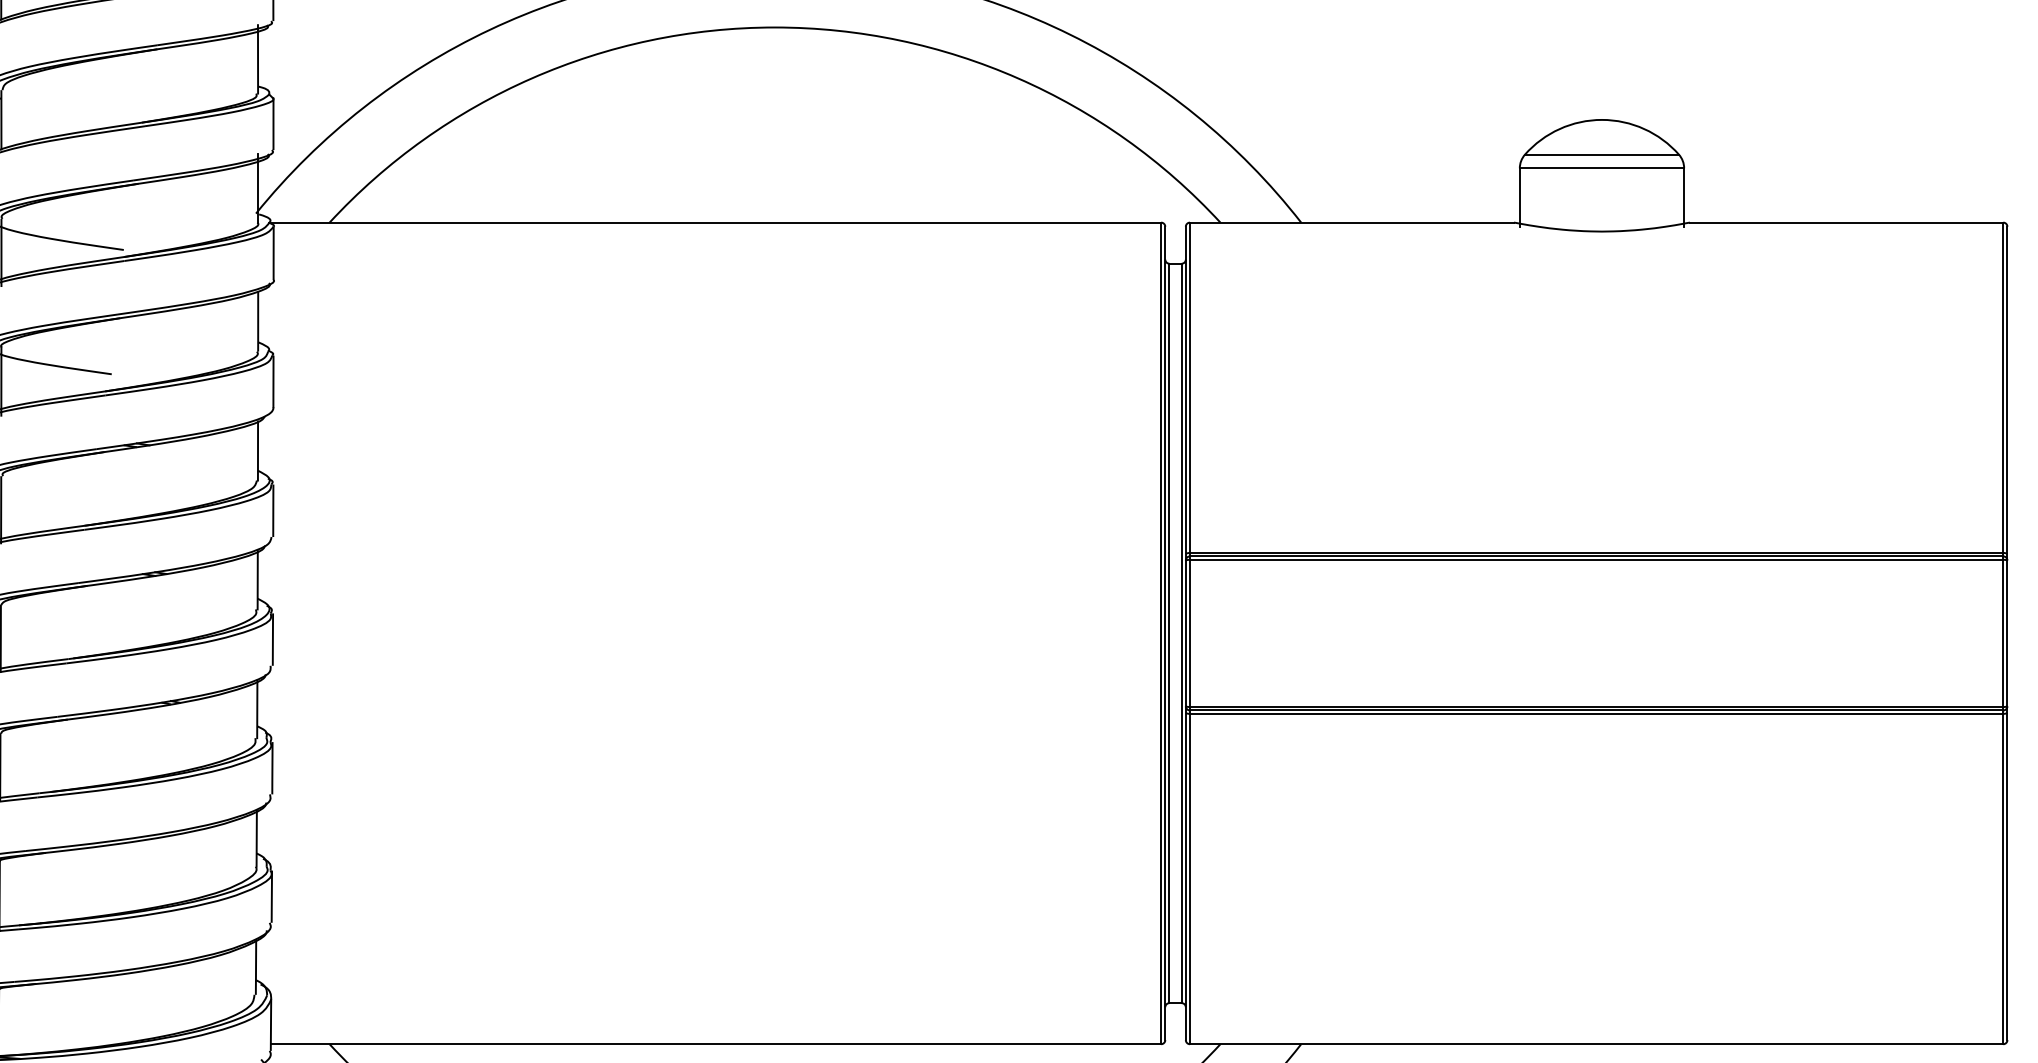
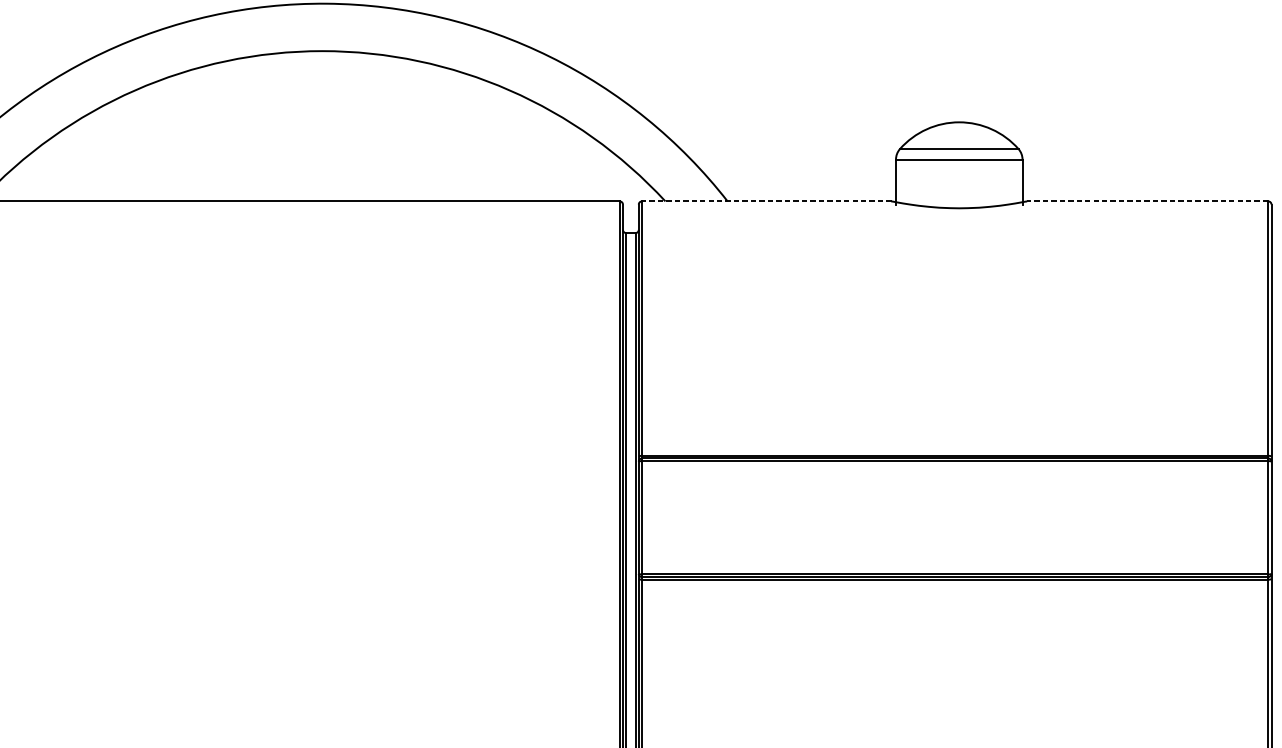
line: (1351, 222) -> (766, 201), solid -> dashed
line: (1846, 222) -> (1147, 201), solid -> dashed

